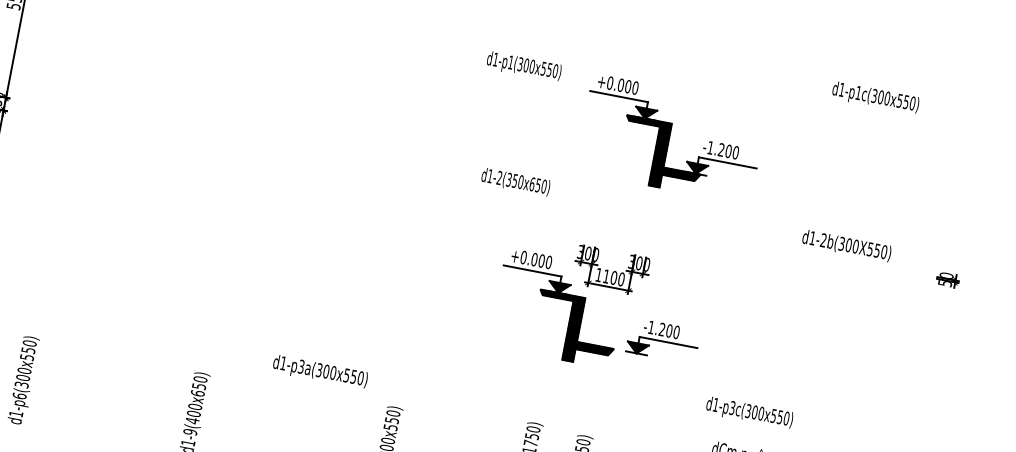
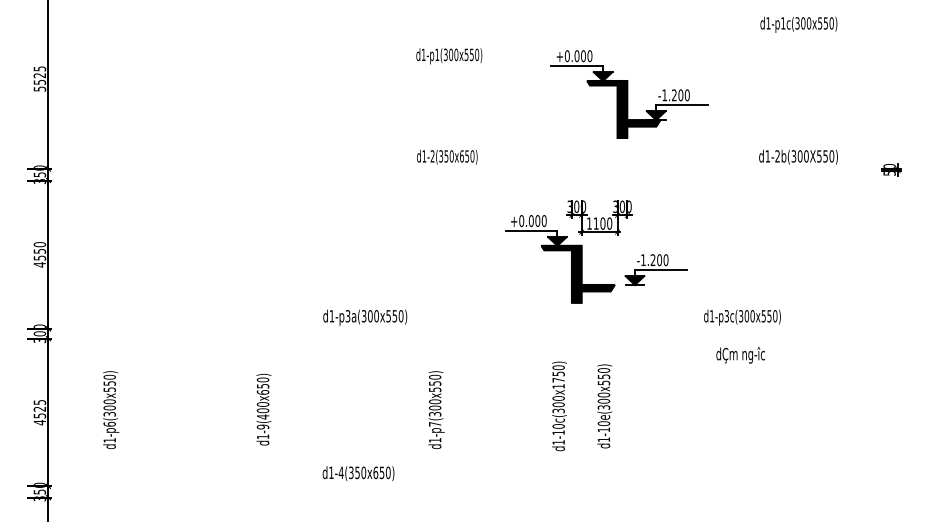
text: (524, 67) -> (449, 56), moved
text: (516, 181) -> (447, 156), moved
text: (320, 372) -> (365, 317), moved

